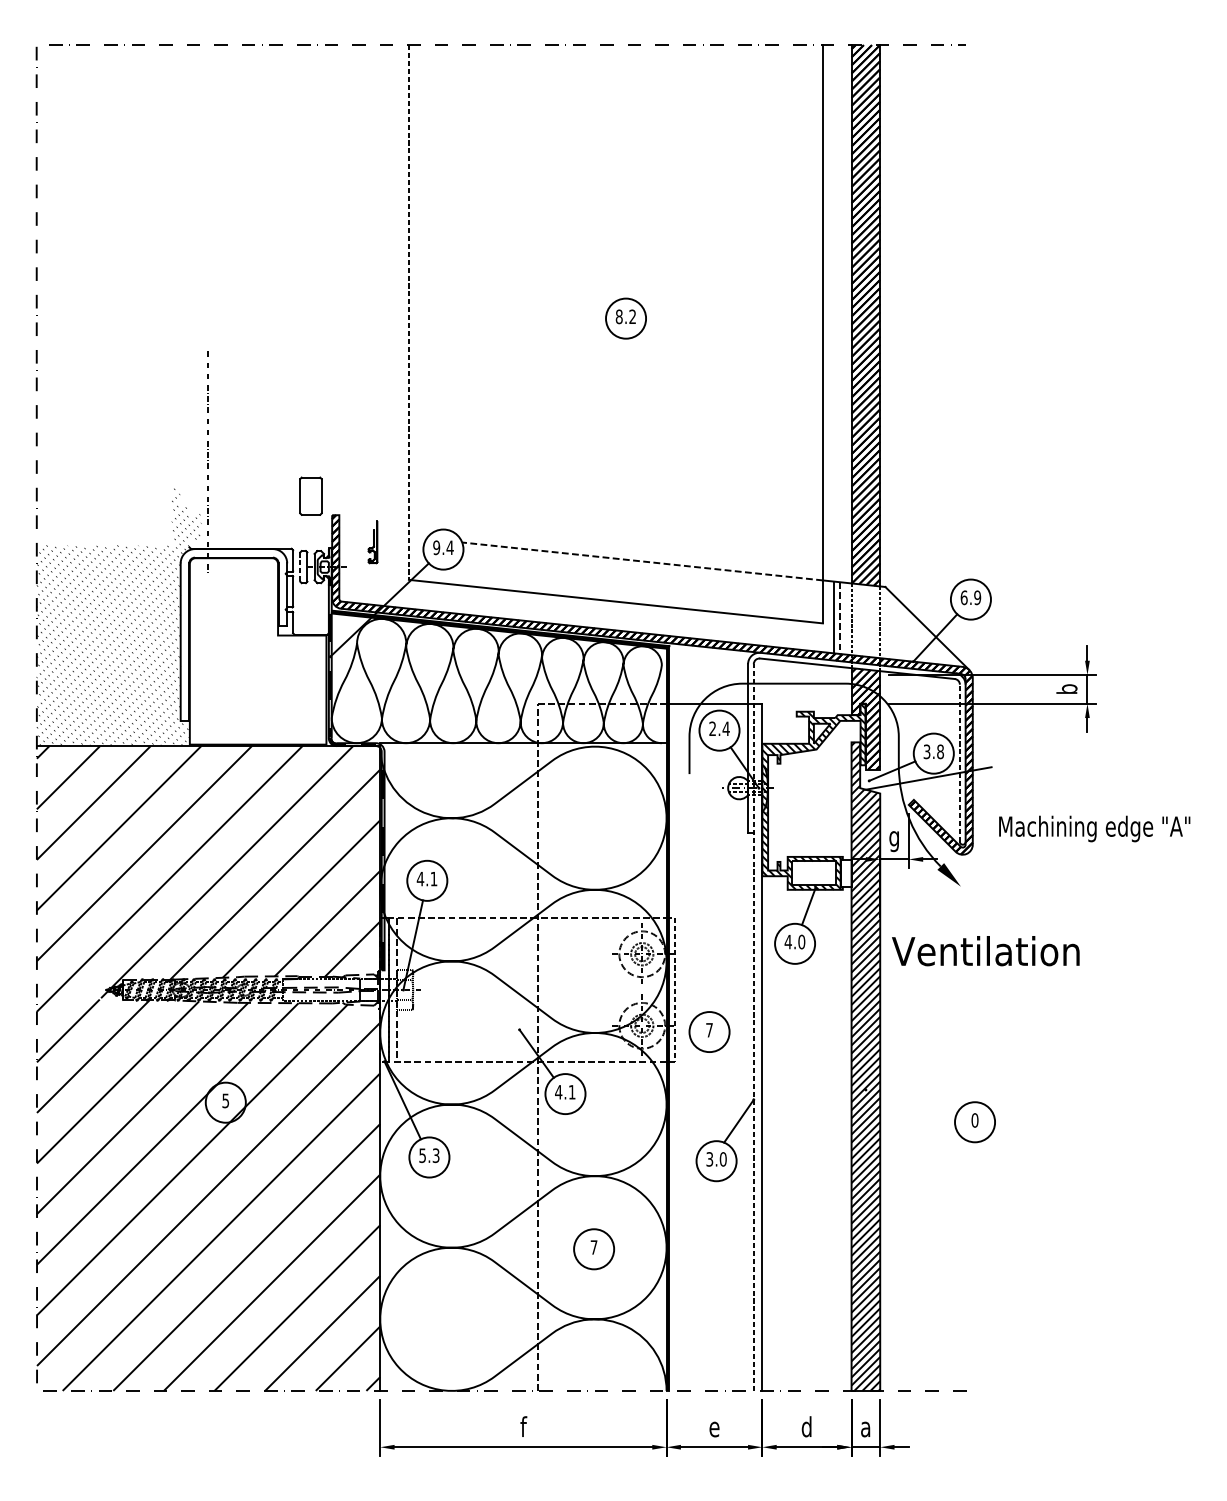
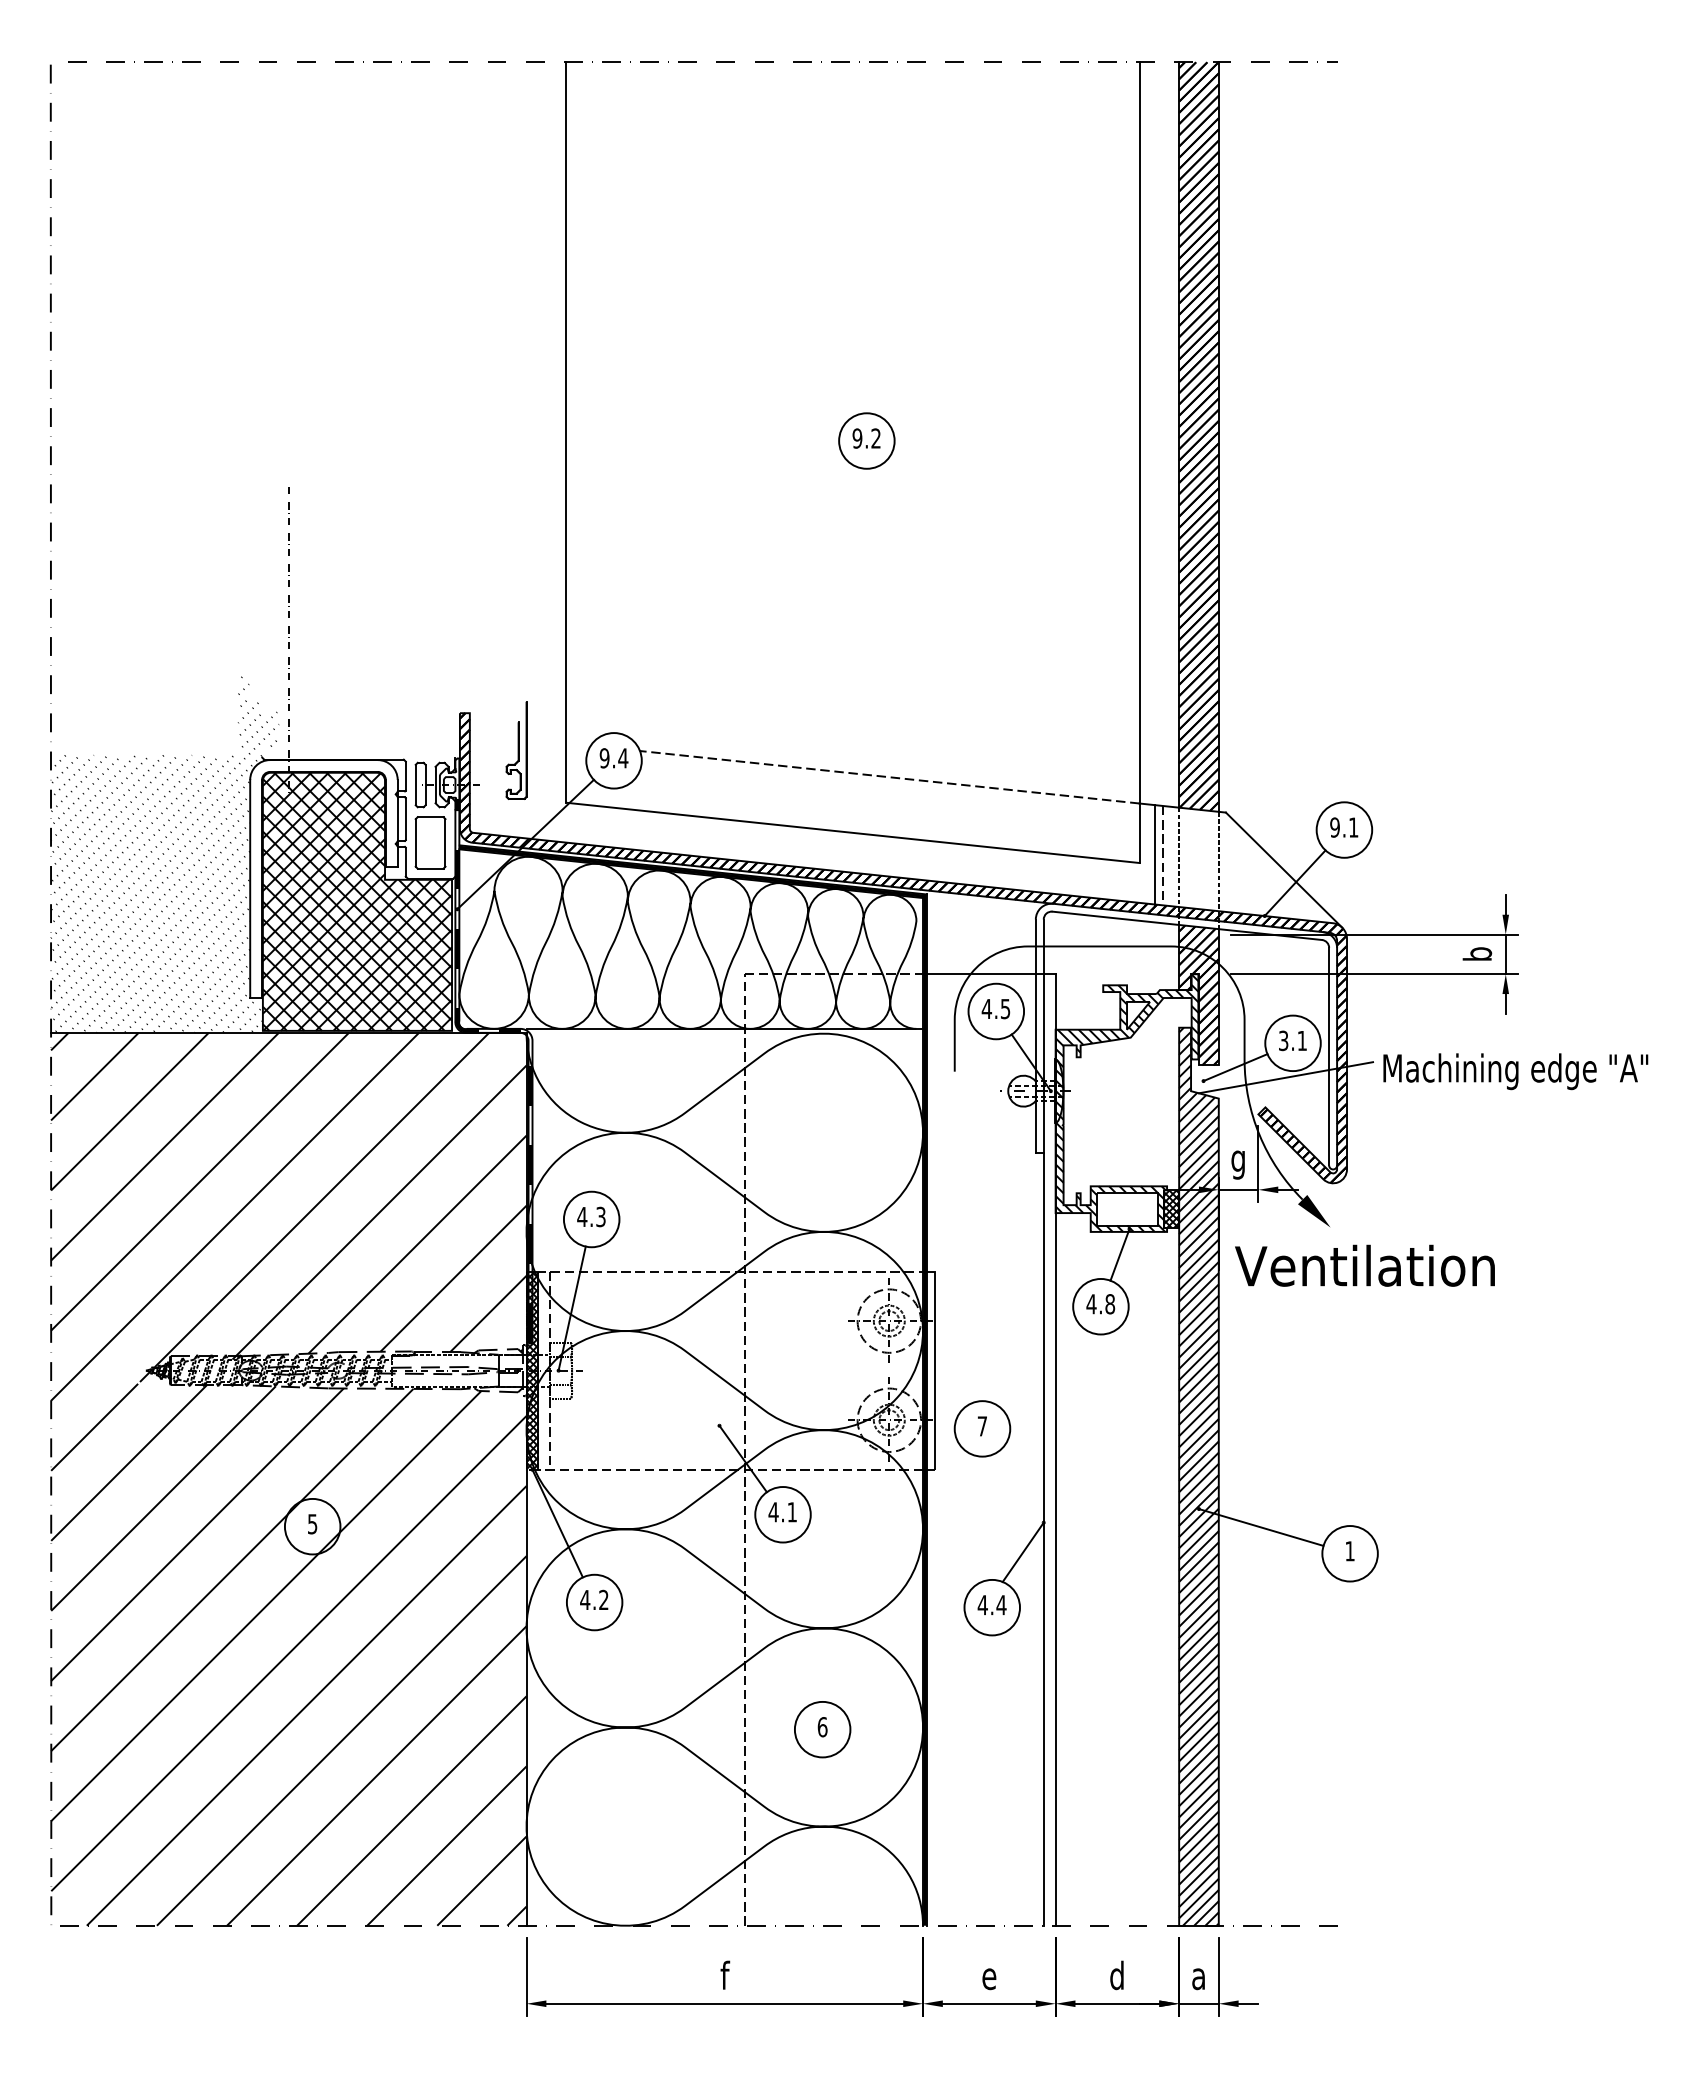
line: (409, 313) -> (566, 433), dashed -> solid
text: (619, 316) -> (857, 438), 8.2 -> 9.2
part: (310, 495) -> (430, 842), moved
part: (373, 542) -> (516, 750), size x1.67
line: (300, 567) -> (415, 785), dashed -> solid
text: (970, 597) -> (1344, 827), 6.9 -> 9.1
hatch: (258, 651) -> (357, 901), added
text: (718, 728) -> (995, 1008), 2.4 -> 4.5
text: (940, 751) -> (1302, 1040), 3.8 -> 3.1
line: (960, 763) -> (1329, 1056), dashed -> solid
text: (1094, 828) -> (1515, 1071), moved
hatch: (846, 872) -> (1171, 1208), added
text: (433, 878) -> (600, 1216), 4.1 -> 4.3
text: (801, 942) -> (1110, 1304), 4.0 -> 4.8
text: (985, 950) -> (1364, 1265), moved
line: (674, 985) -> (934, 1364), dashed -> solid
hatch: (384, 989) -> (532, 1370), added
line: (753, 1027) -> (1043, 1422), dashed -> solid
line: (910, 1103) -> (1260, 1527), added
text: (974, 1120) -> (1349, 1551), 0 -> 1
text: (429, 1156) -> (594, 1600), 5.3 -> 4.2
text: (716, 1159) -> (991, 1605), 3.0 -> 4.4
text: (594, 1247) -> (822, 1727), 7 -> 6

